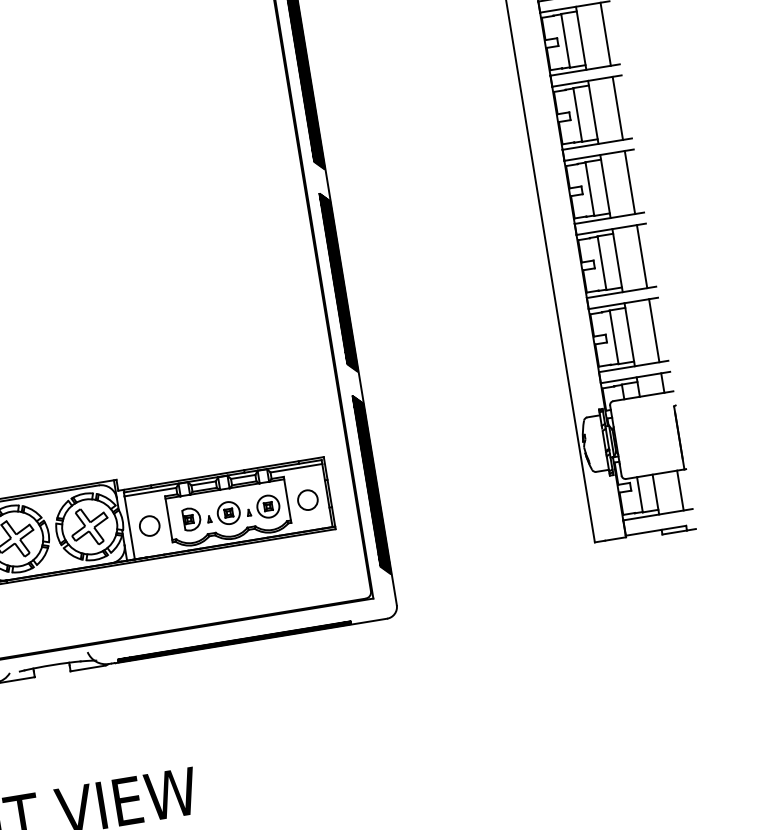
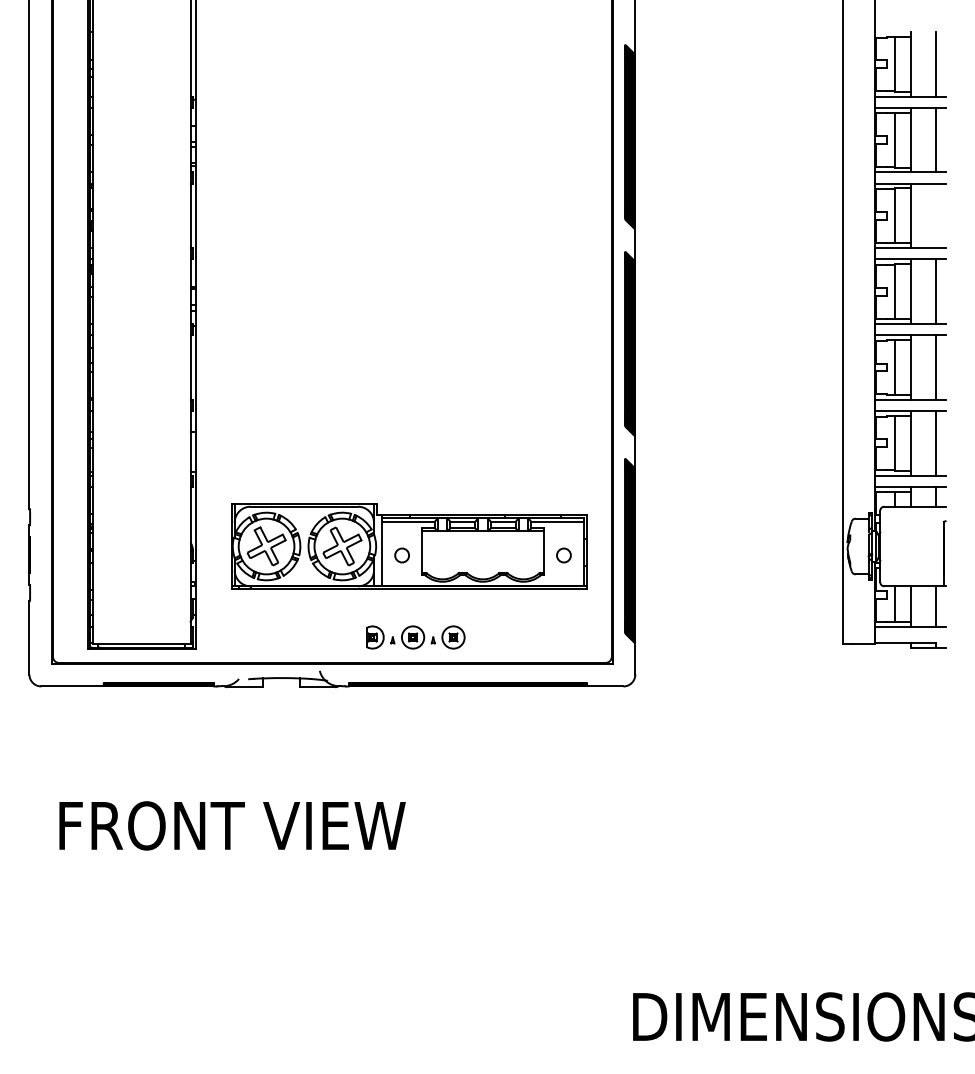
line: (617, 107) -> (936, 215), removed
circle: (307, 500) -> (563, 555), size x0.7
part: (231, 512) -> (415, 637), moved
circle: (149, 526) -> (401, 555), size x0.7

